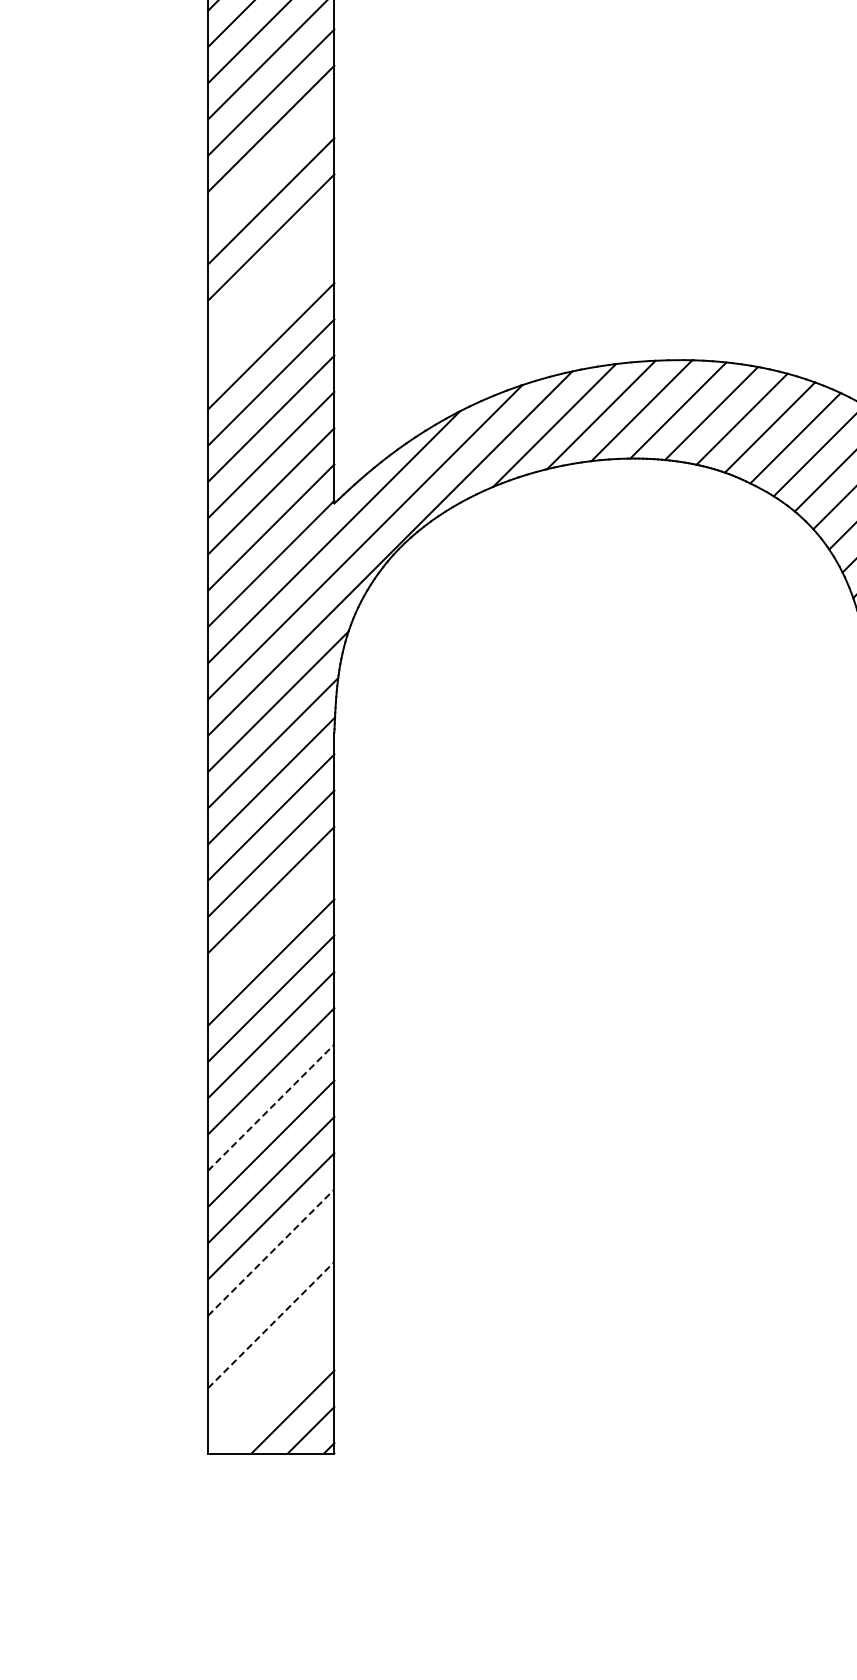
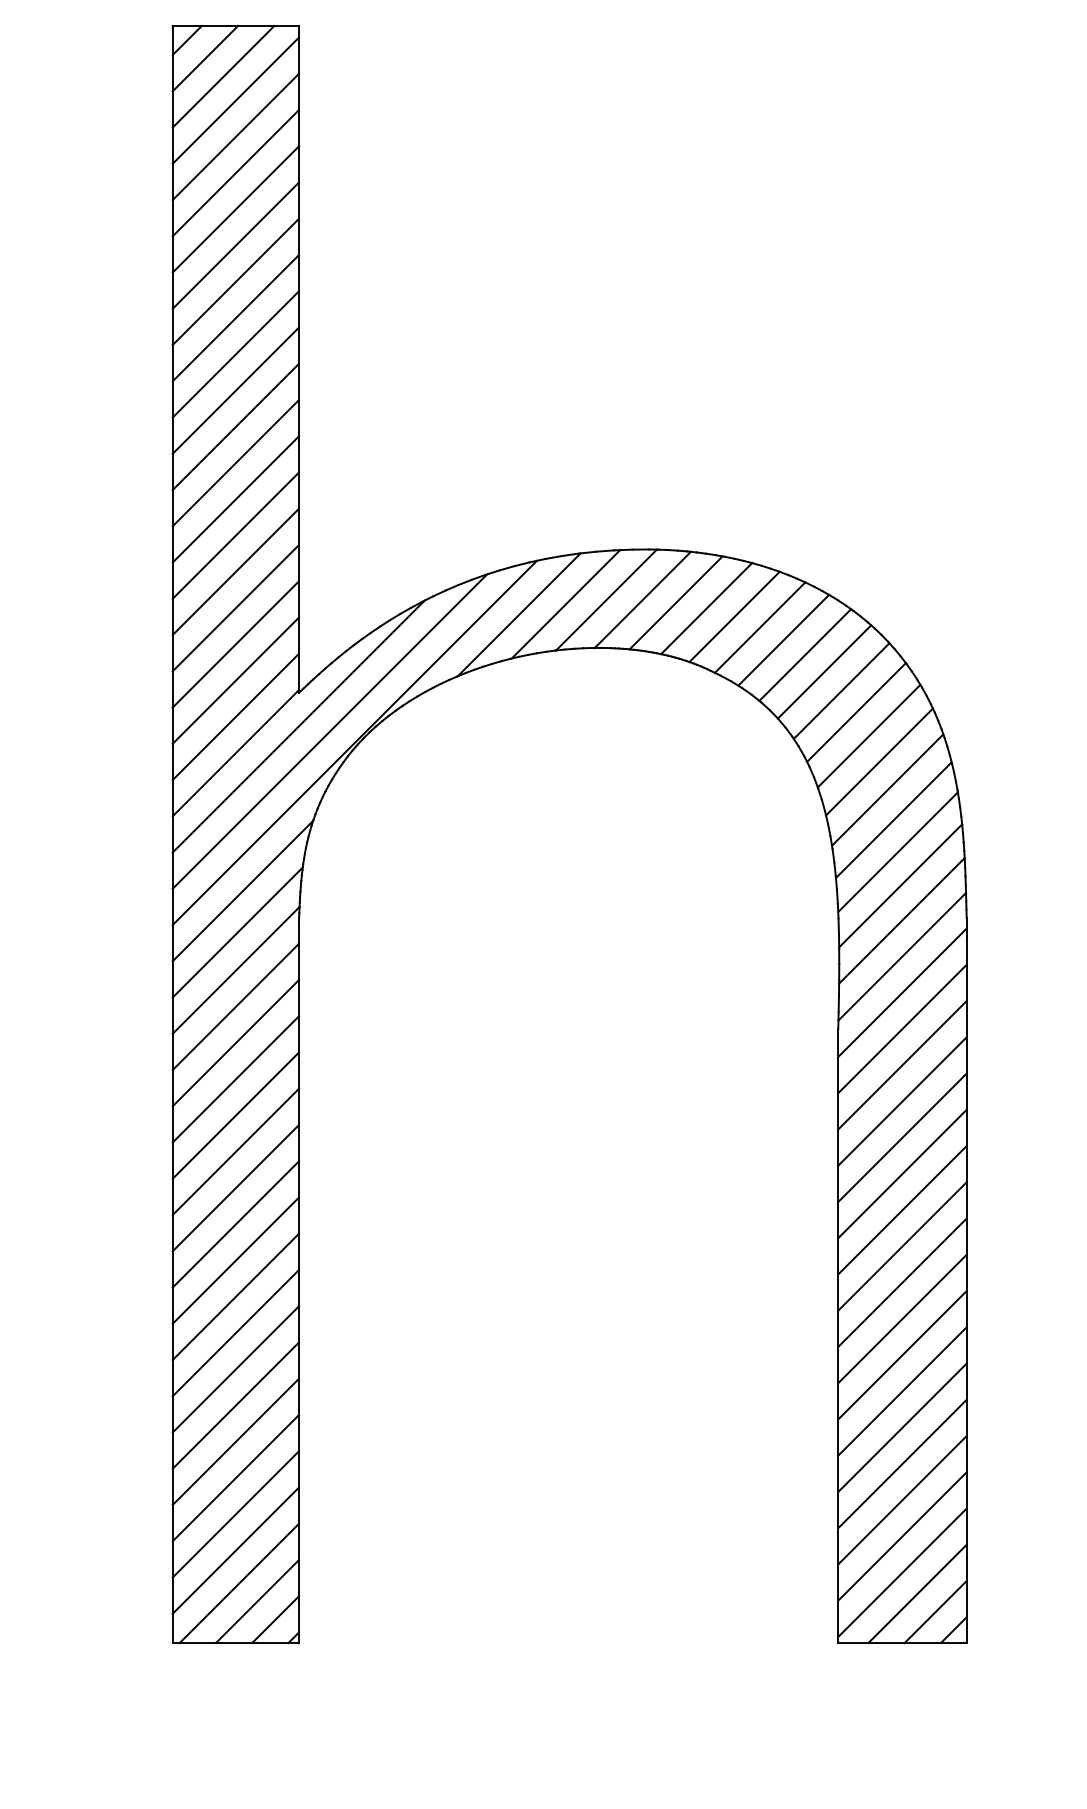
line: (270, 165) -> (235, 354), added
line: (270, 274) -> (235, 463), added
line: (270, 310) -> (235, 499), added
line: (270, 926) -> (235, 1115), added
line: (271, 1107) -> (236, 1296), dashed -> solid
line: (271, 1252) -> (236, 1441), dashed -> solid
line: (270, 1289) -> (235, 1478), added
line: (271, 1325) -> (236, 1514), dashed -> solid
line: (270, 1361) -> (235, 1550), added
line: (273, 1394) -> (238, 1583), added

